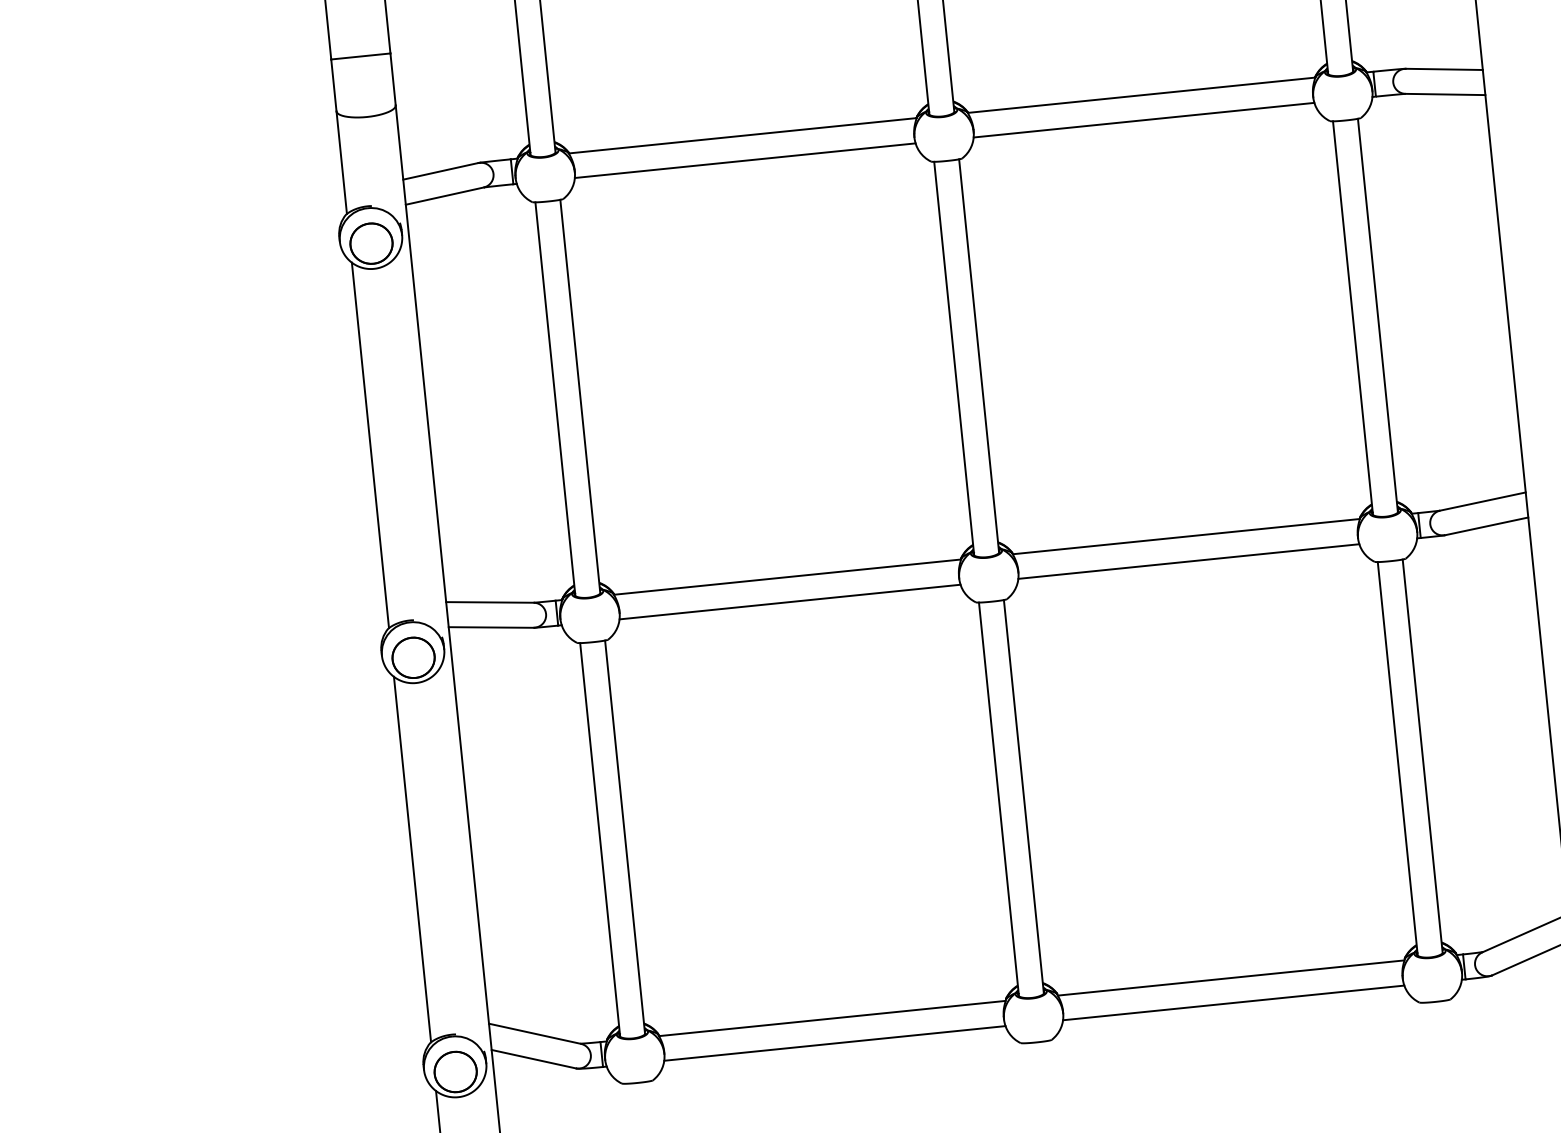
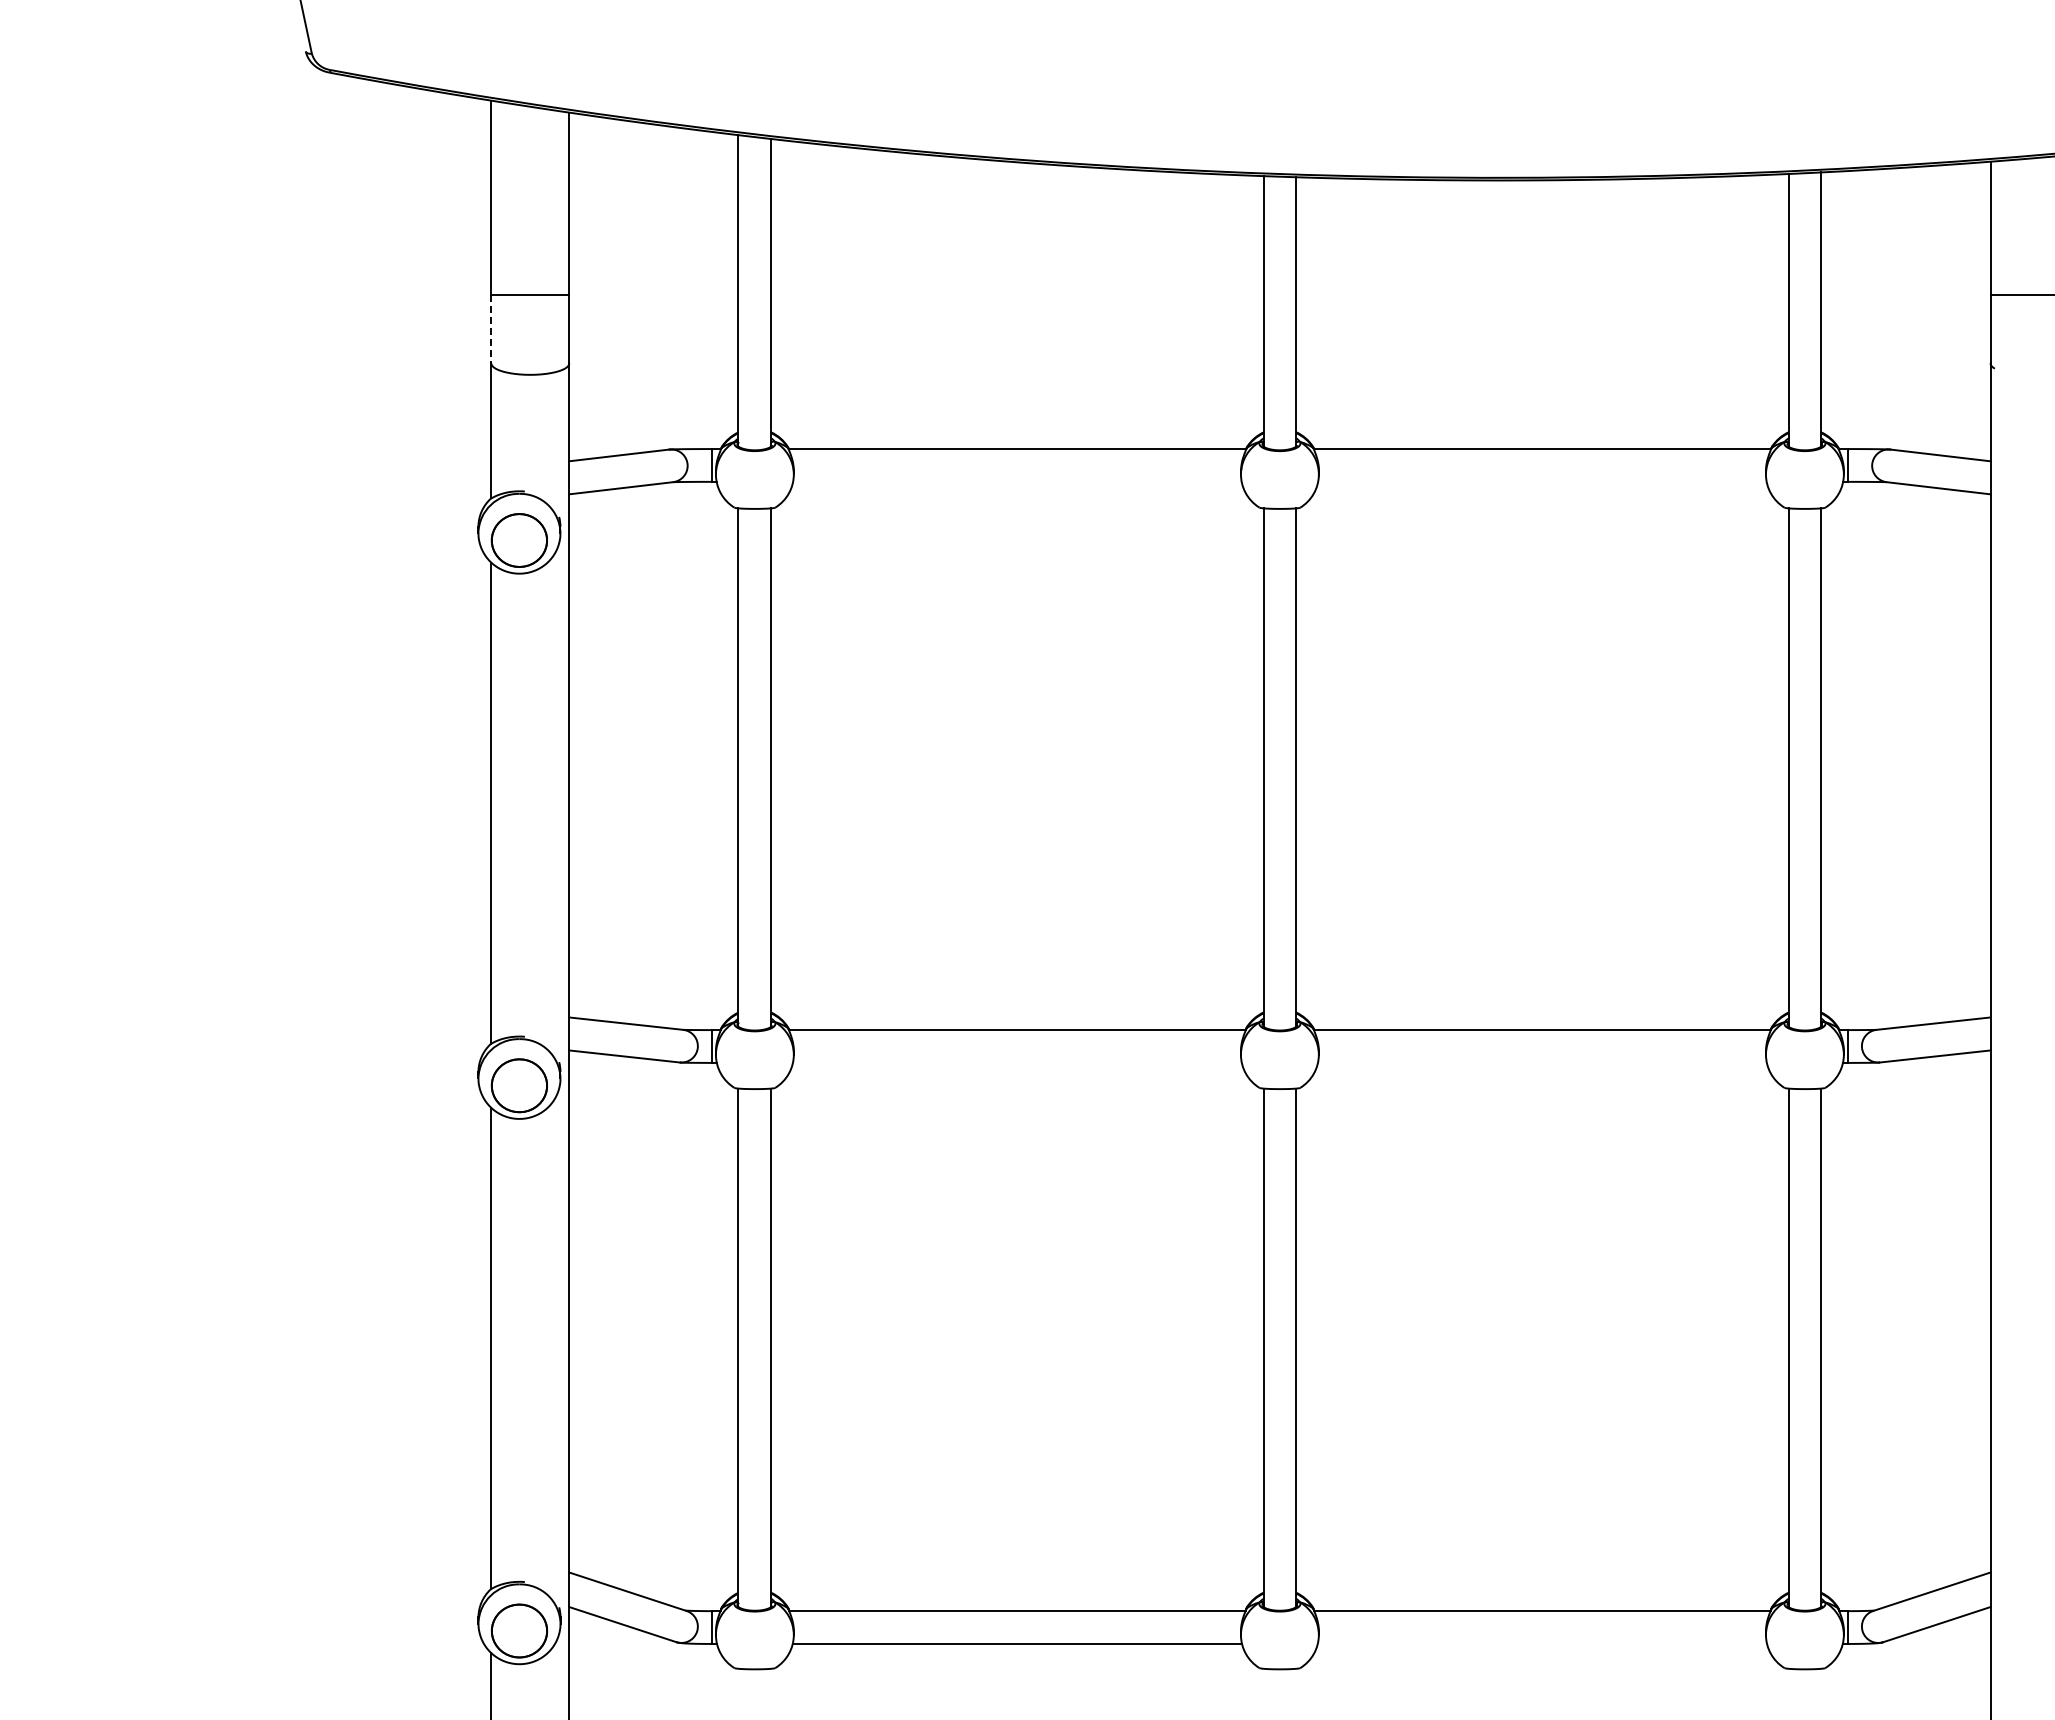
line: (334, 85) -> (491, 329), solid -> dashed
line: (1144, 119) -> (1542, 481), removed
line: (745, 160) -> (1017, 481), removed
line: (1188, 561) -> (1541, 1062), removed
line: (789, 601) -> (1016, 1062), removed
line: (1233, 1002) -> (1542, 1643), removed

